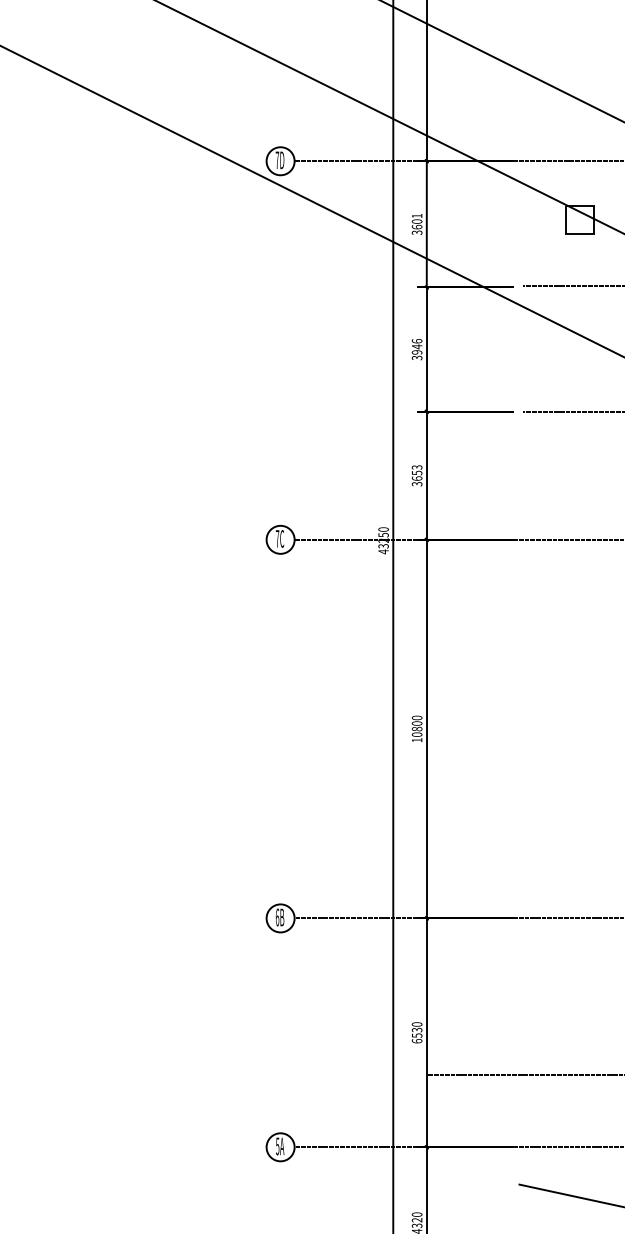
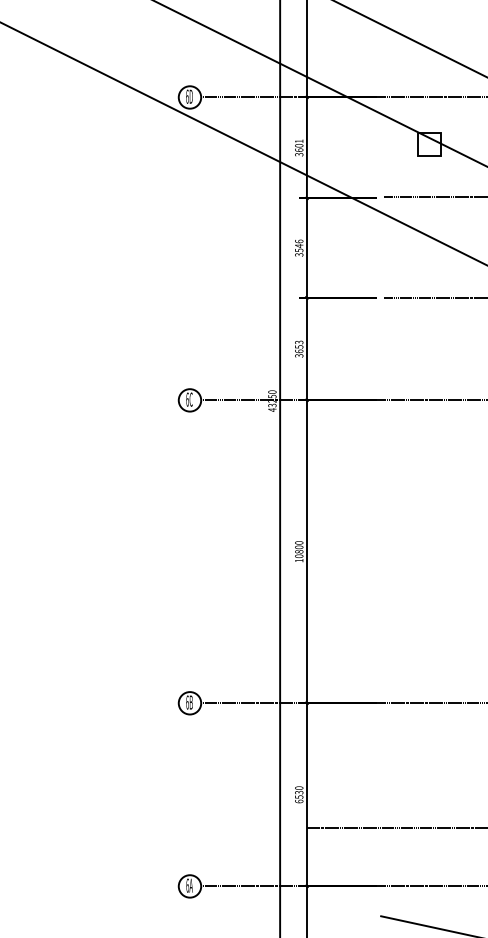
text: (277, 160) -> (187, 96), 7D -> 6D
text: (416, 352) -> (298, 250), 3946 -> 3546
text: (277, 538) -> (187, 399), 7C -> 6C
text: (277, 1146) -> (187, 885), 5A -> 6A

